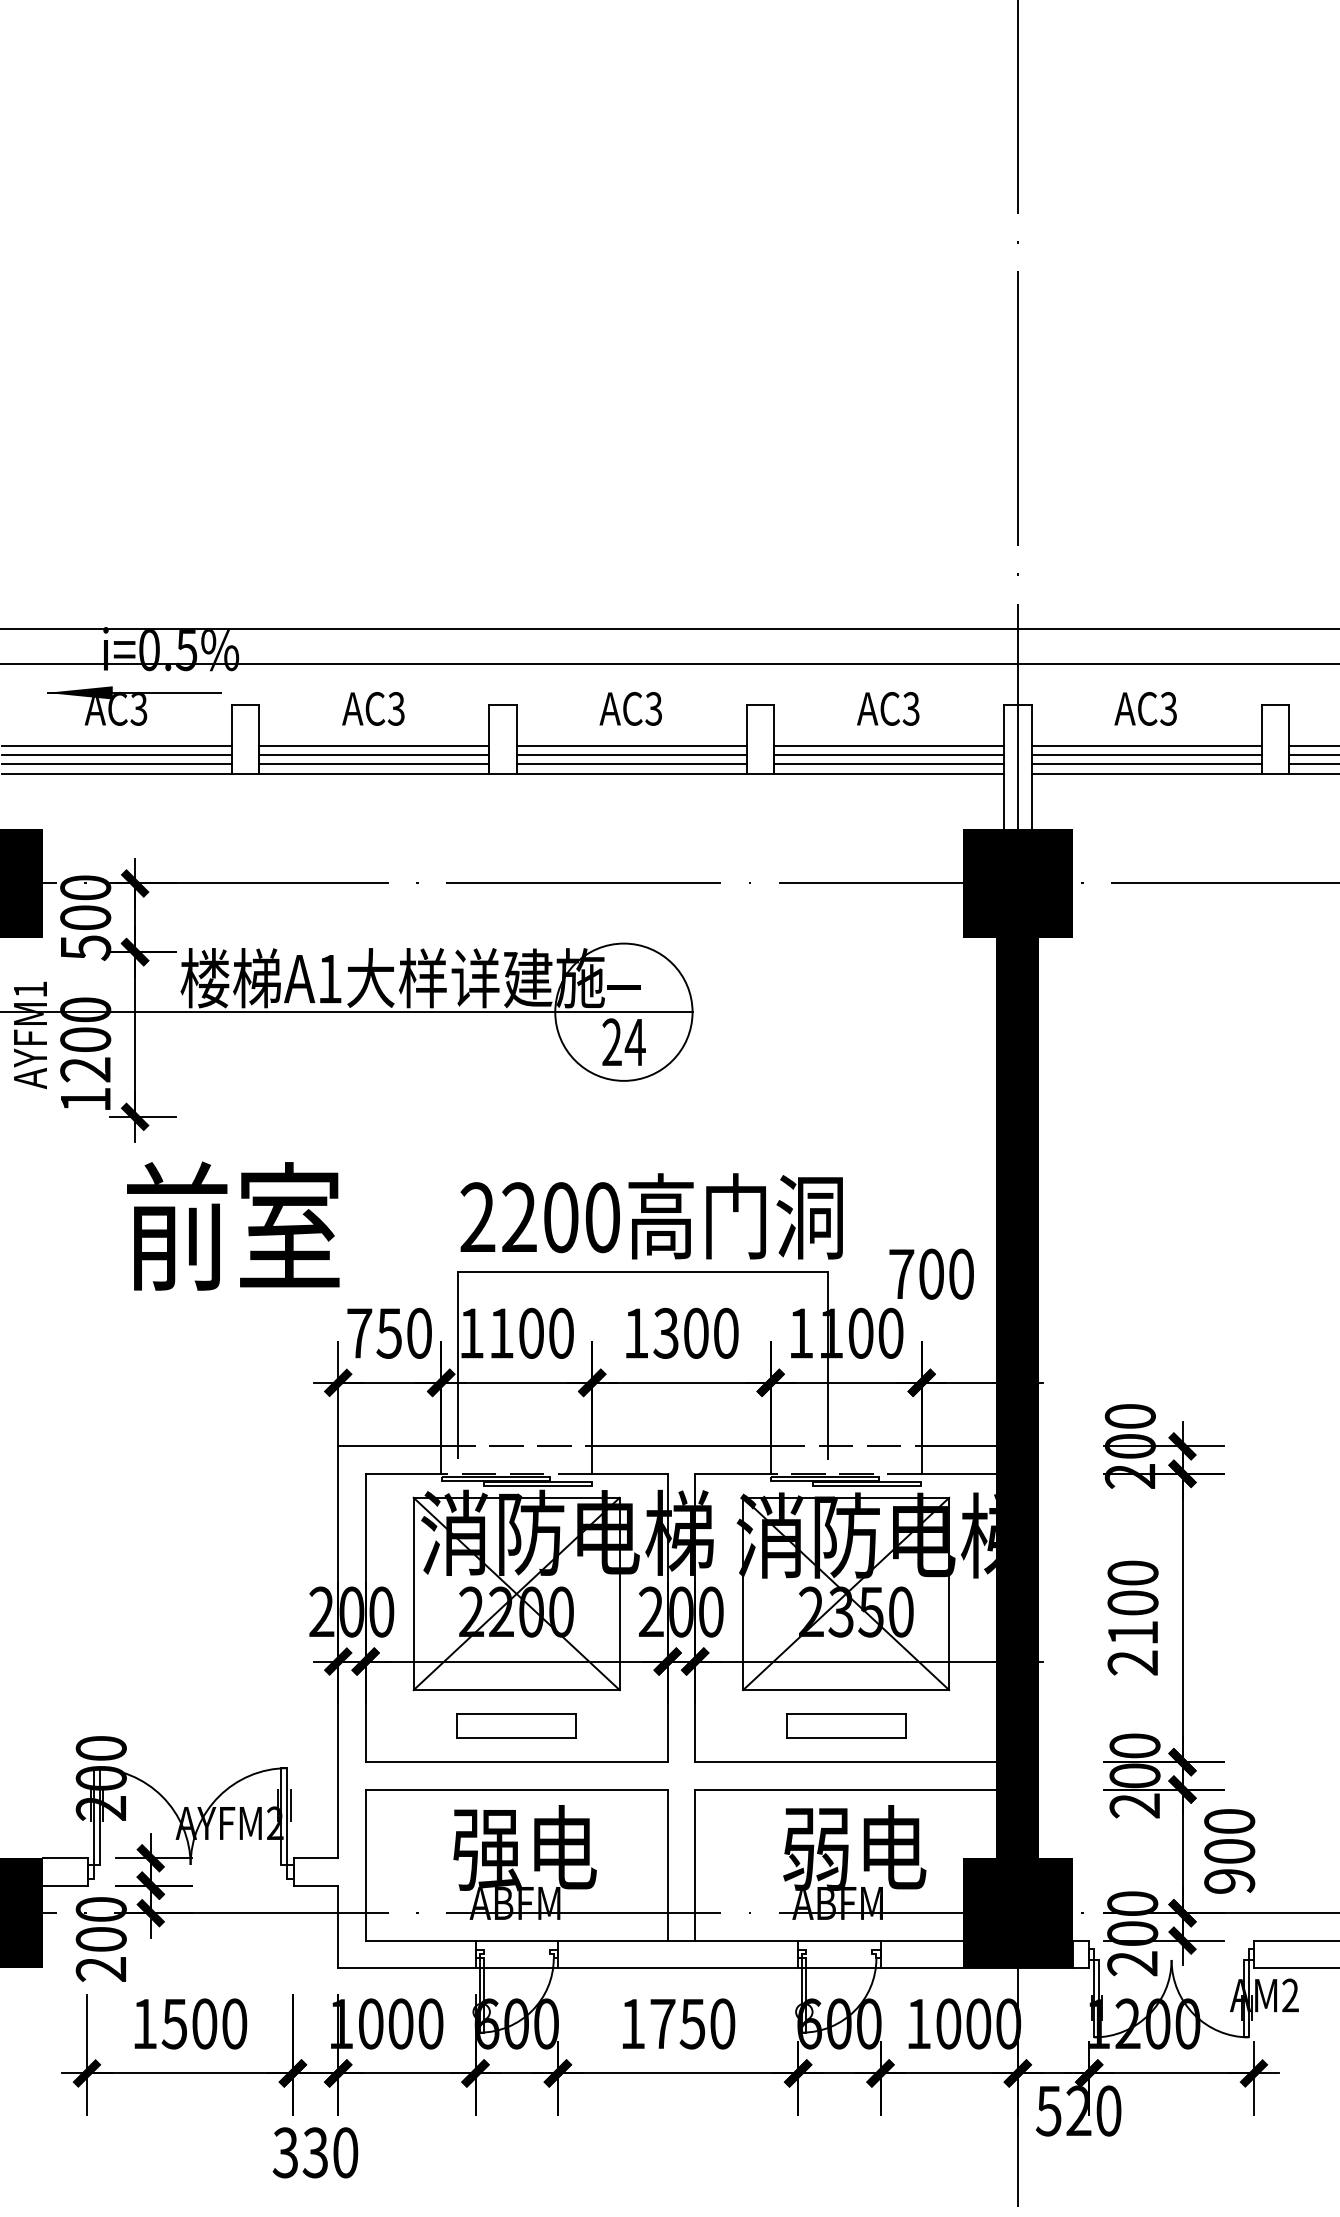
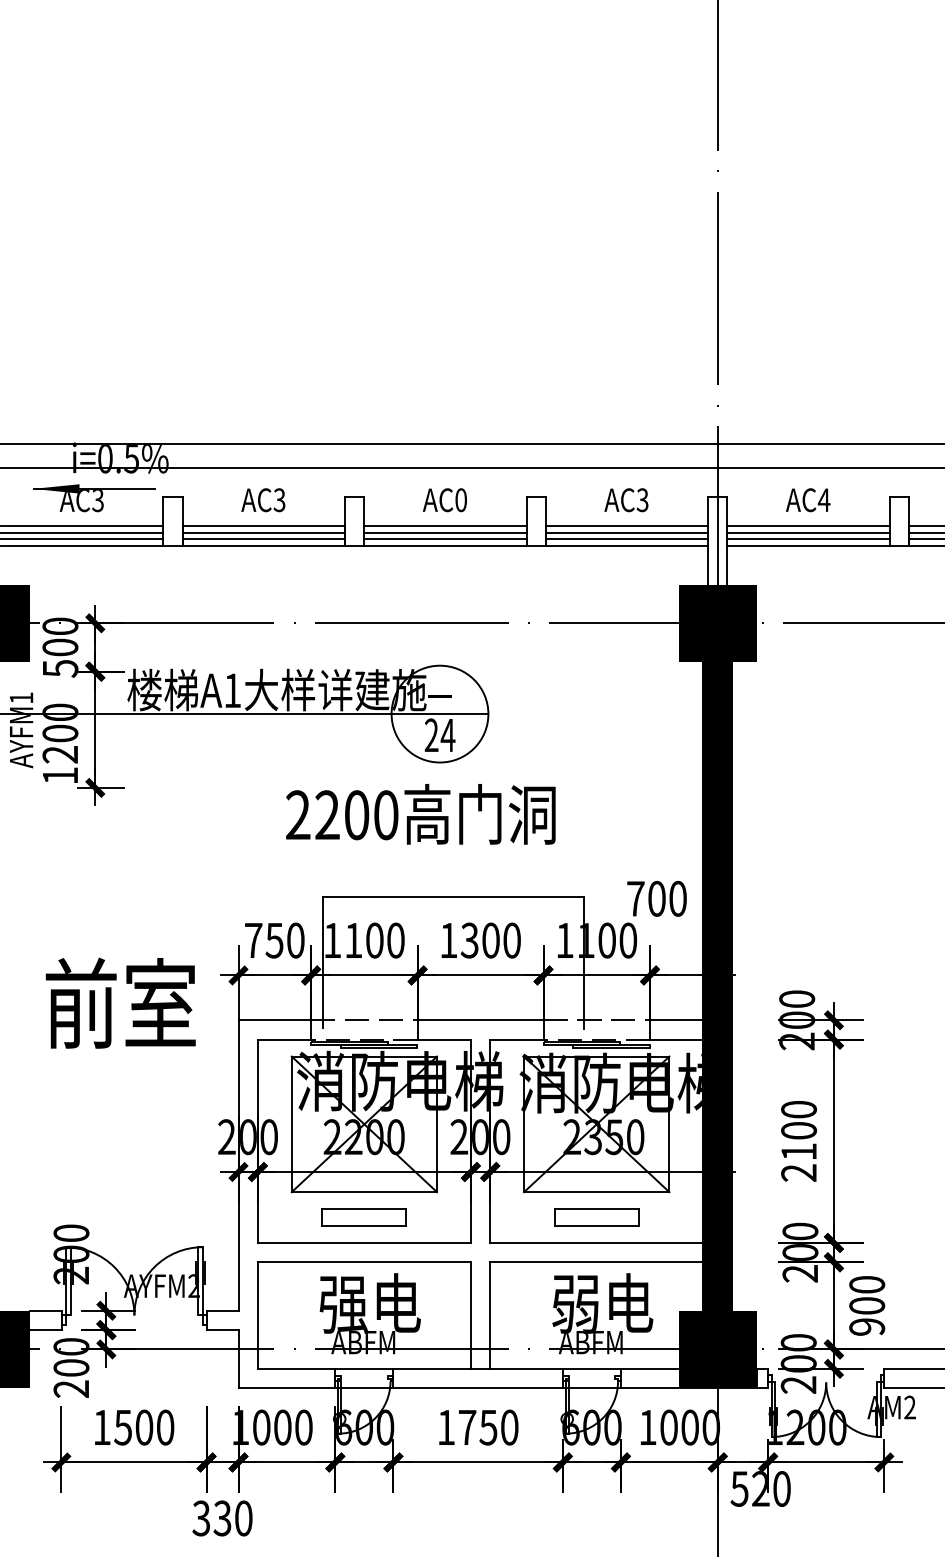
text: (653, 708) -> (460, 499), AC3 -> AC0
text: (1168, 708) -> (824, 499), AC3 -> AC4
text: (651, 1216) -> (420, 814), moved
text: (233, 1225) -> (120, 1002), moved

